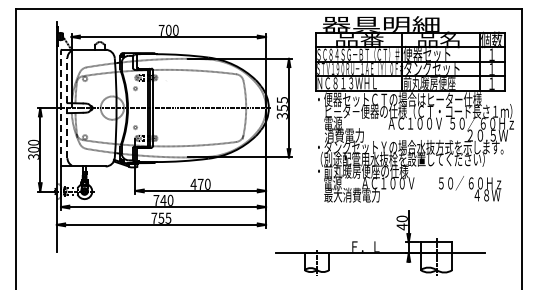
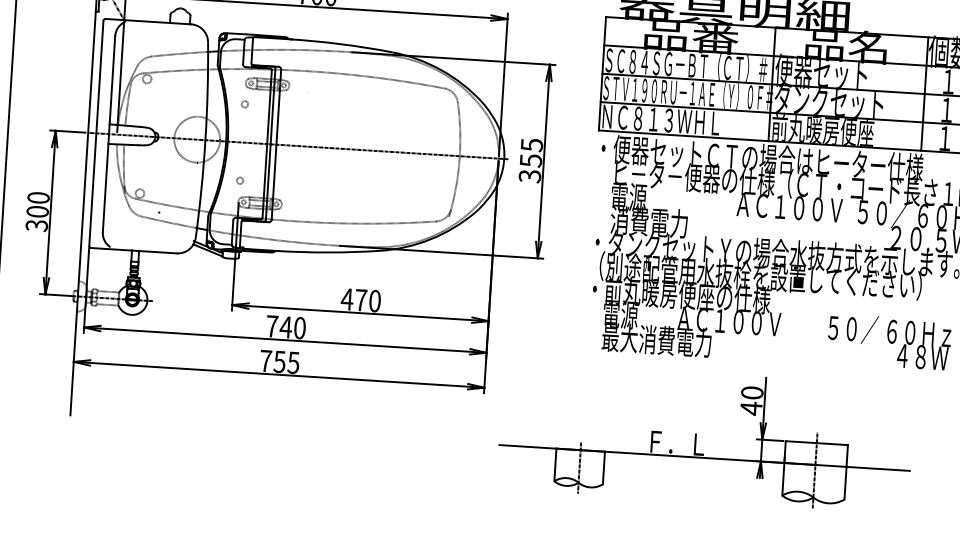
line: (61, 107) -> (97, 132), dashed -> solid
line: (67, 107) -> (109, 132), dashed -> solid

